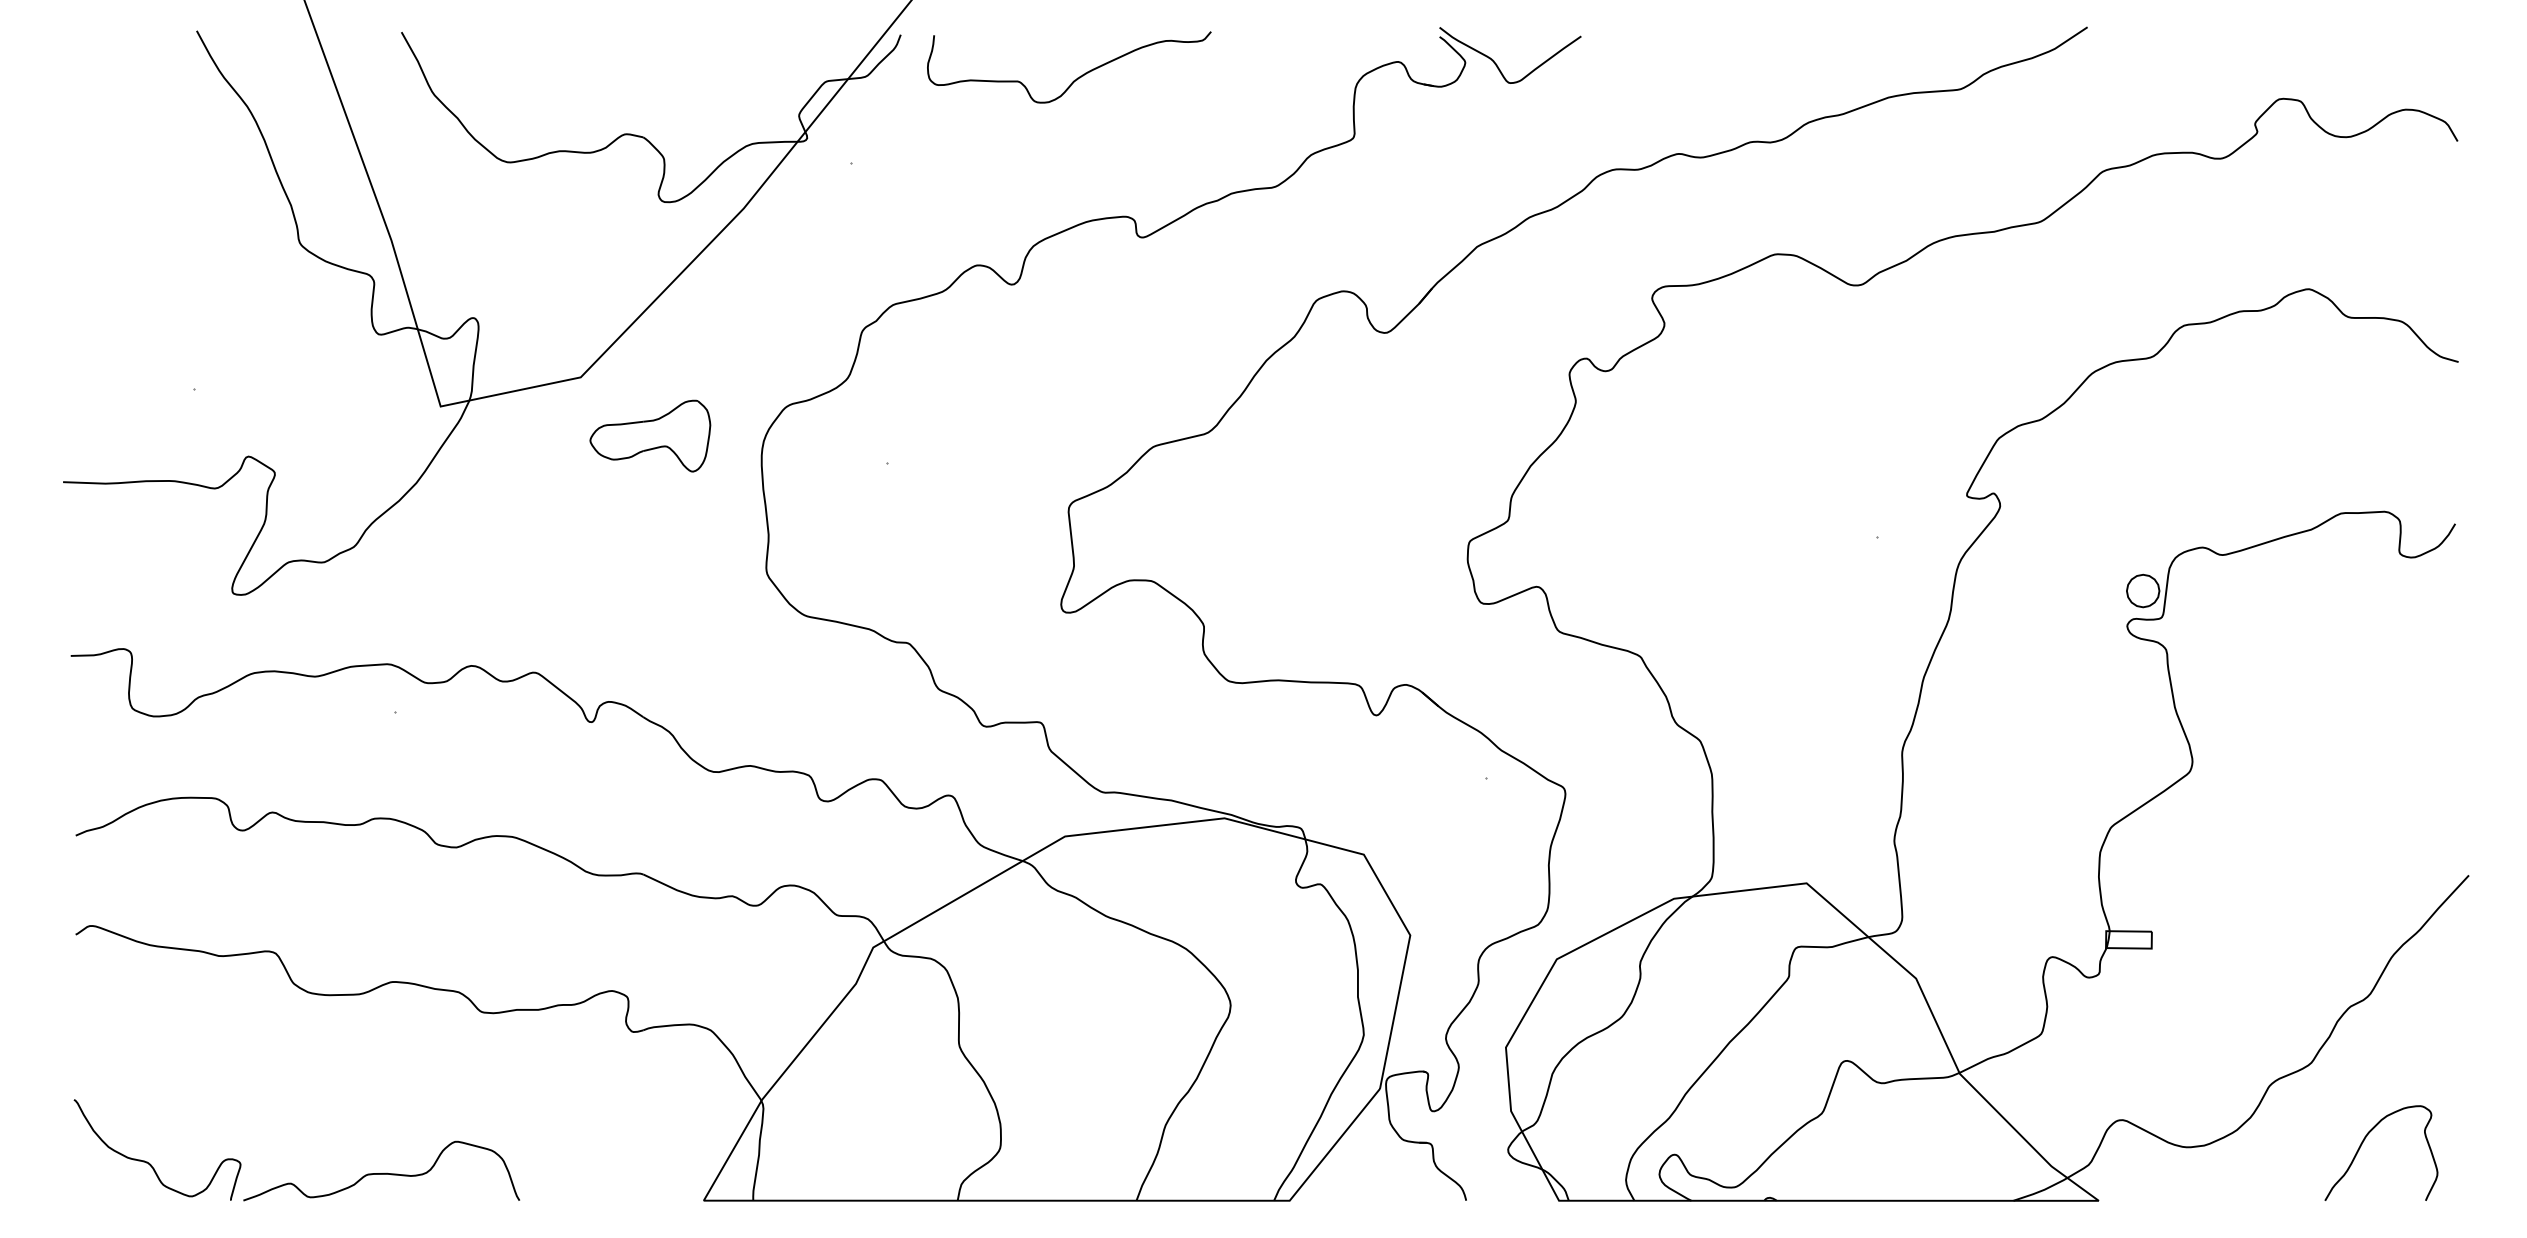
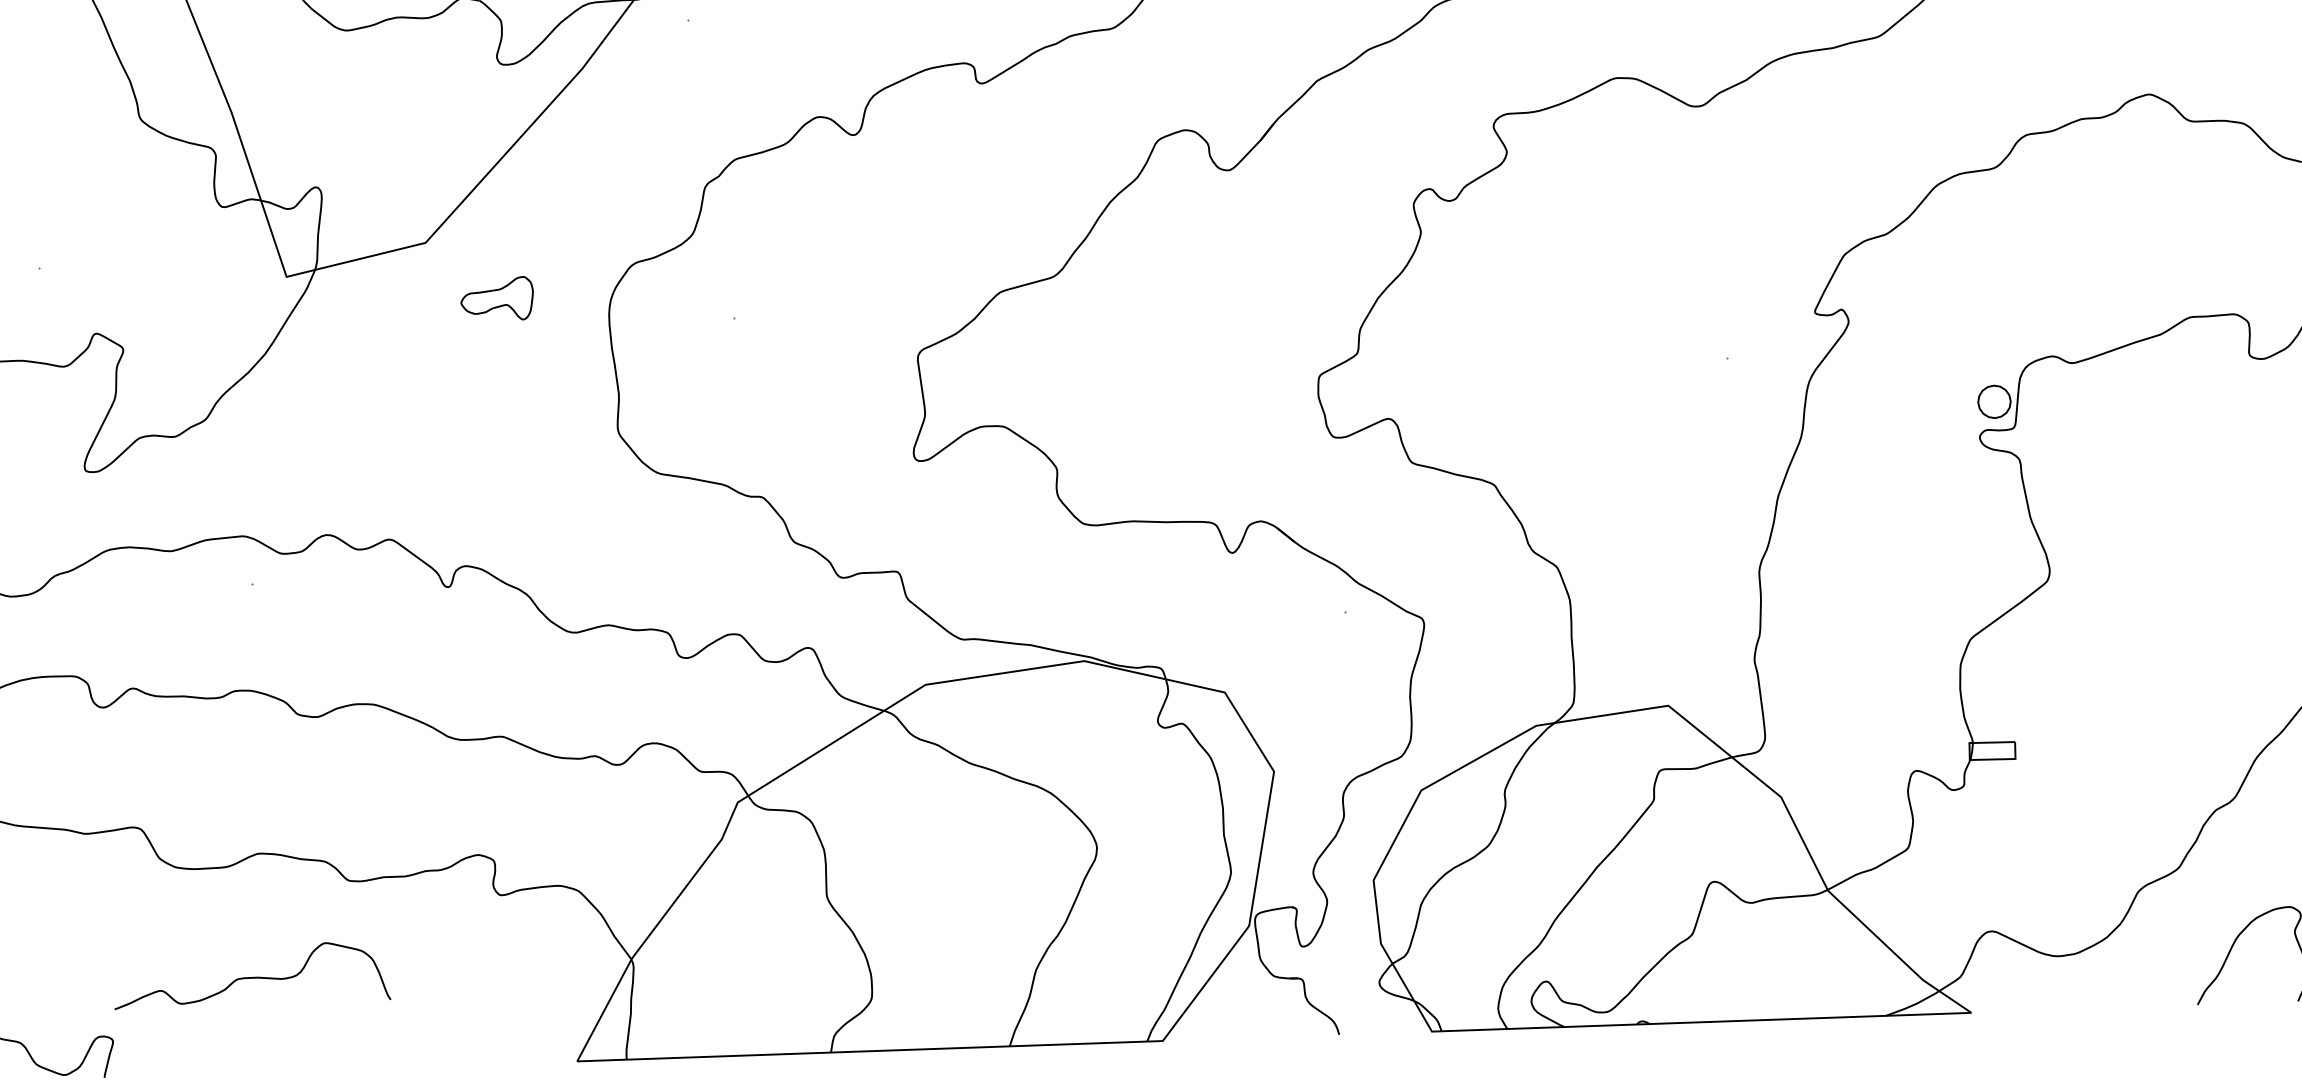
part: (650, 435) -> (497, 298), size x0.6
curve: (381, 1173) -> (251, 977), moved

